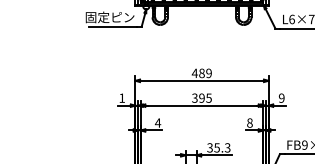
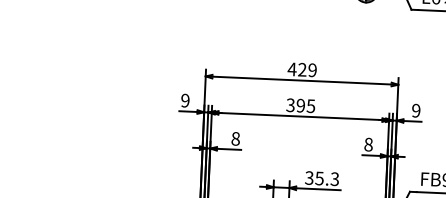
text: (201, 73) -> (301, 69), 489 -> 429
text: (121, 97) -> (184, 99), 1 -> 9
text: (157, 122) -> (234, 138), 4 -> 8

